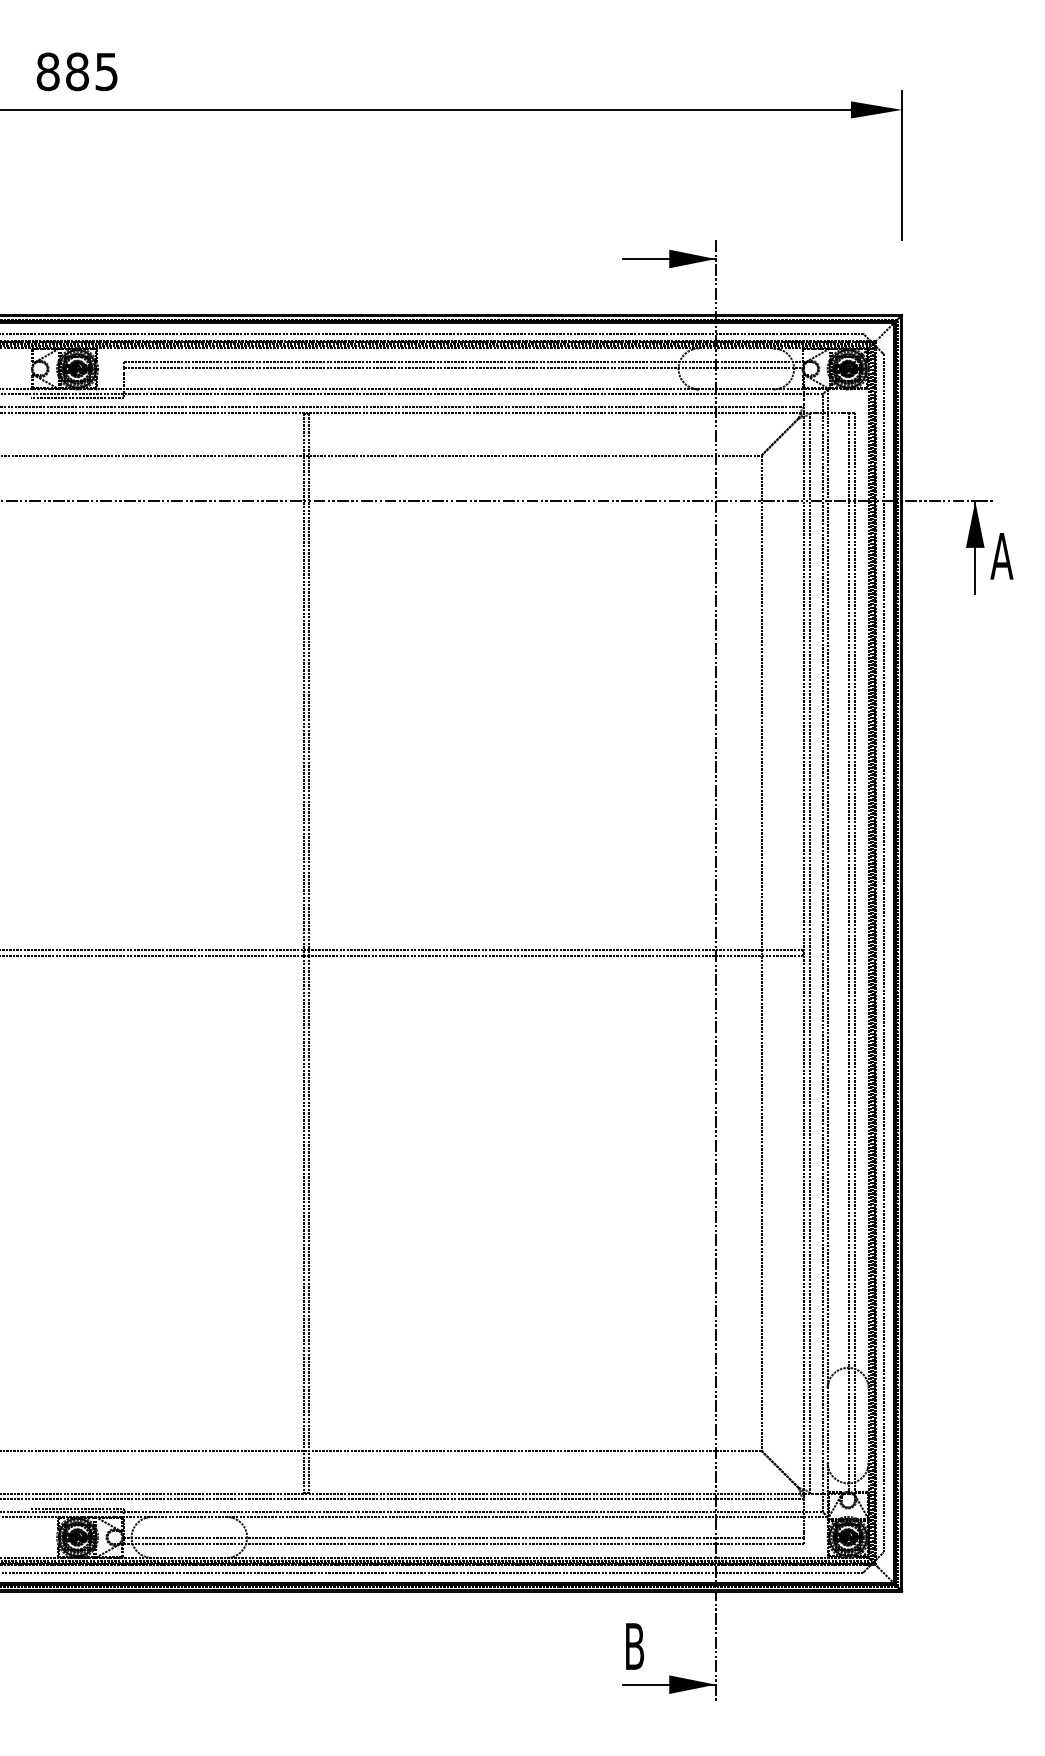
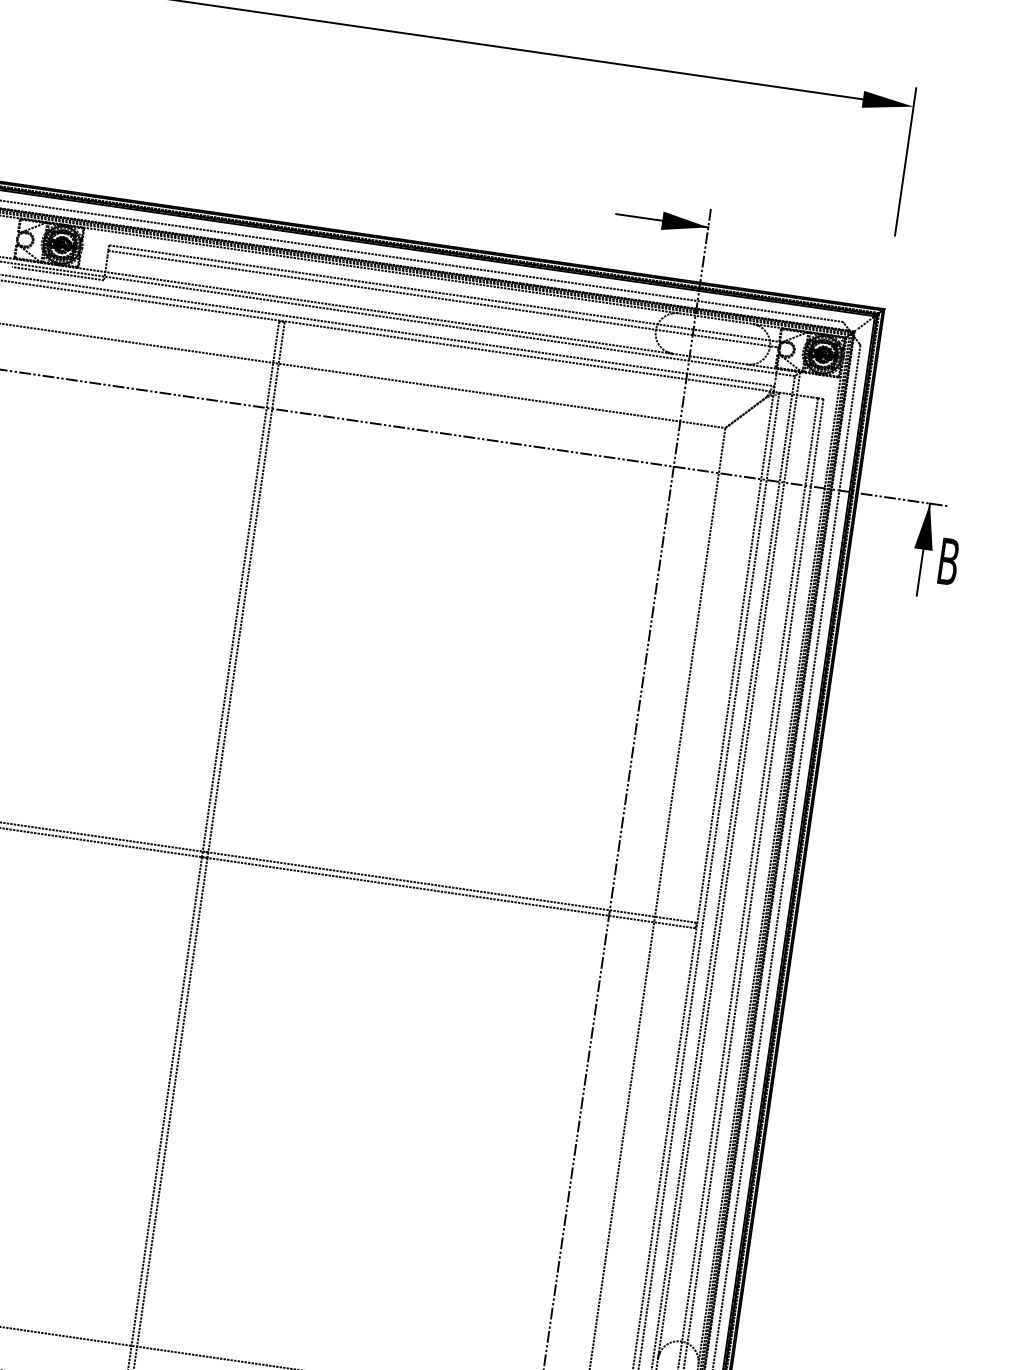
text: (1001, 556) -> (948, 561), A -> B

